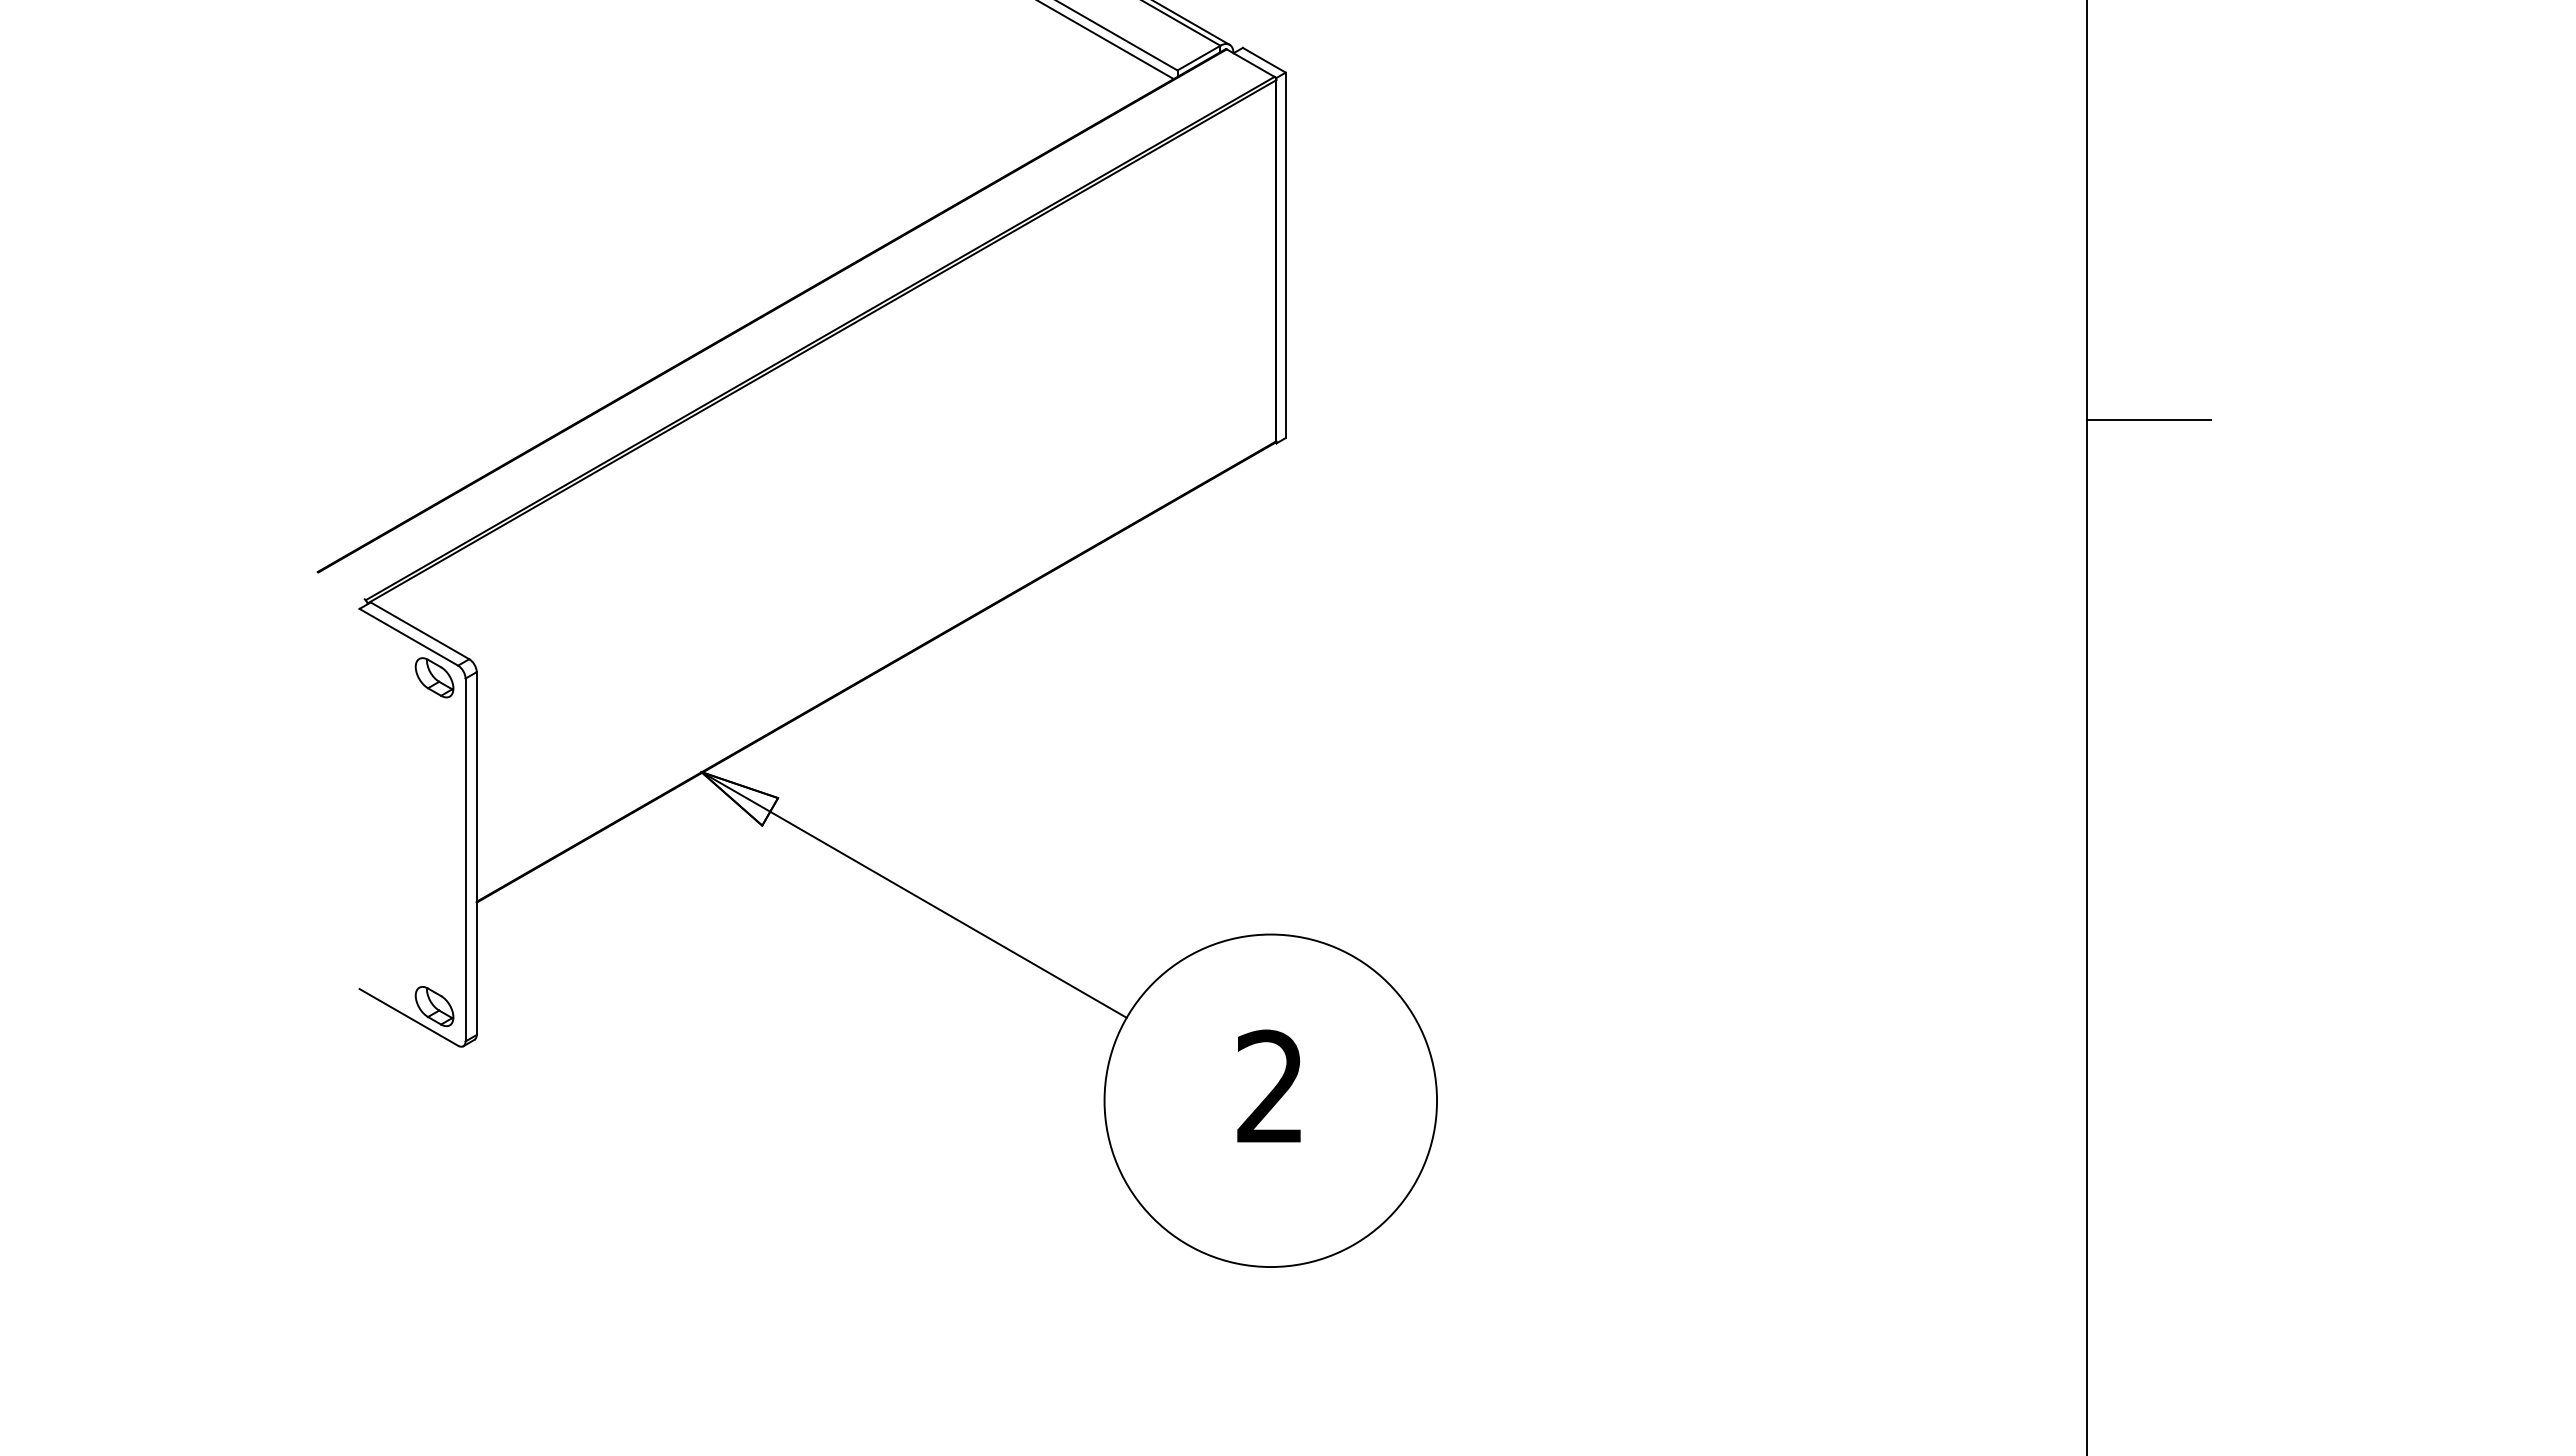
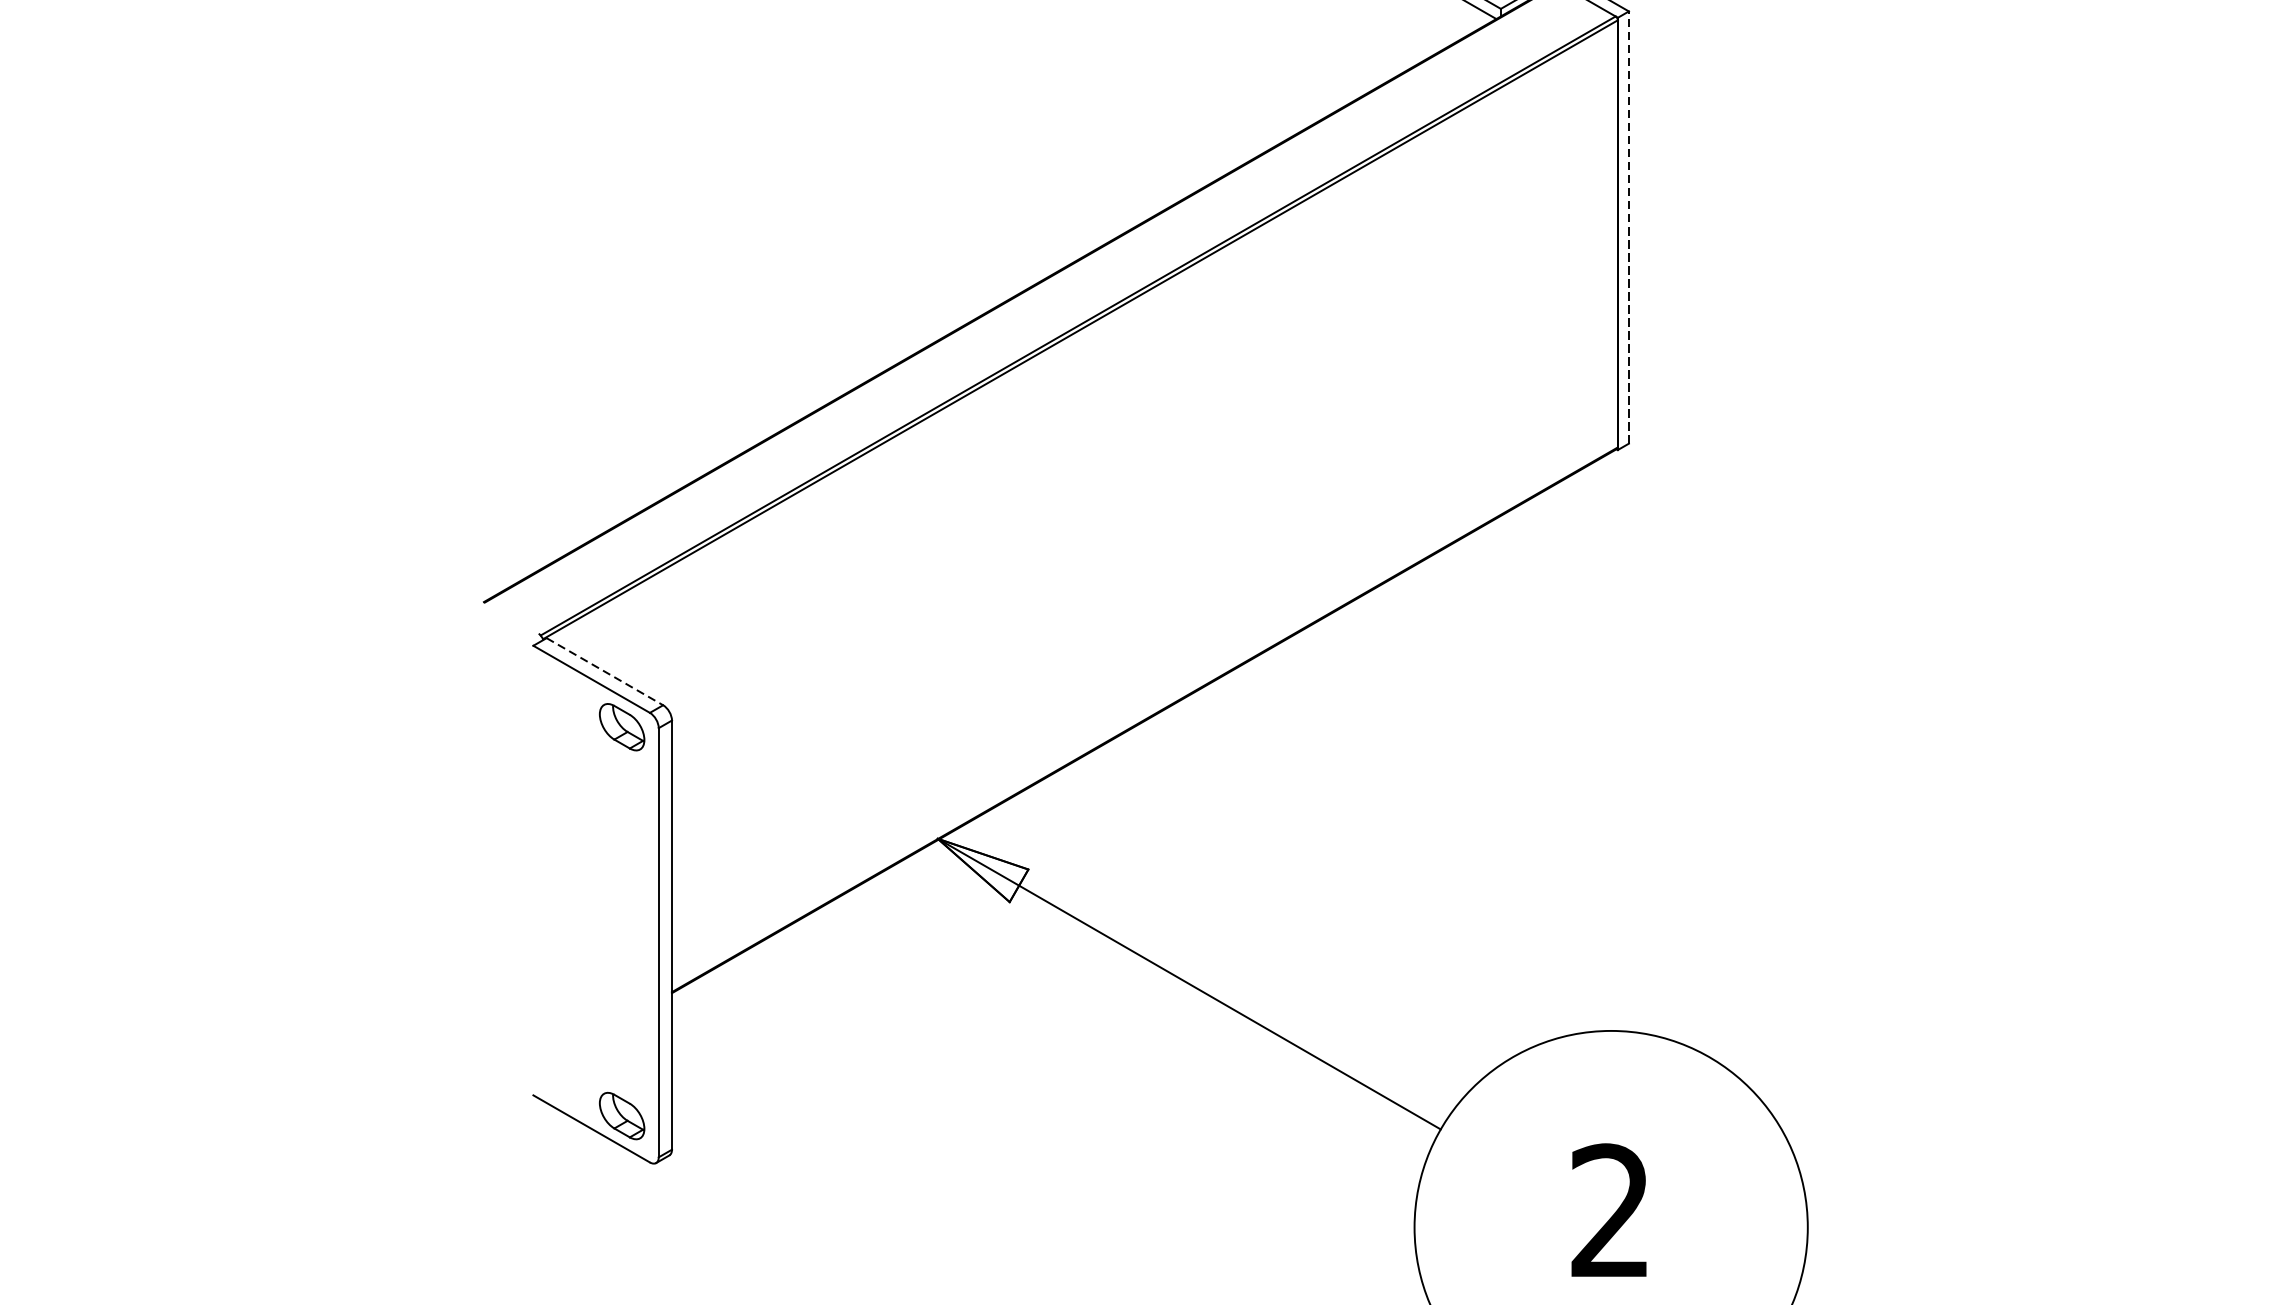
line: (1285, 255) -> (1628, 227), solid -> dashed
line: (420, 630) -> (605, 671), solid -> dashed

